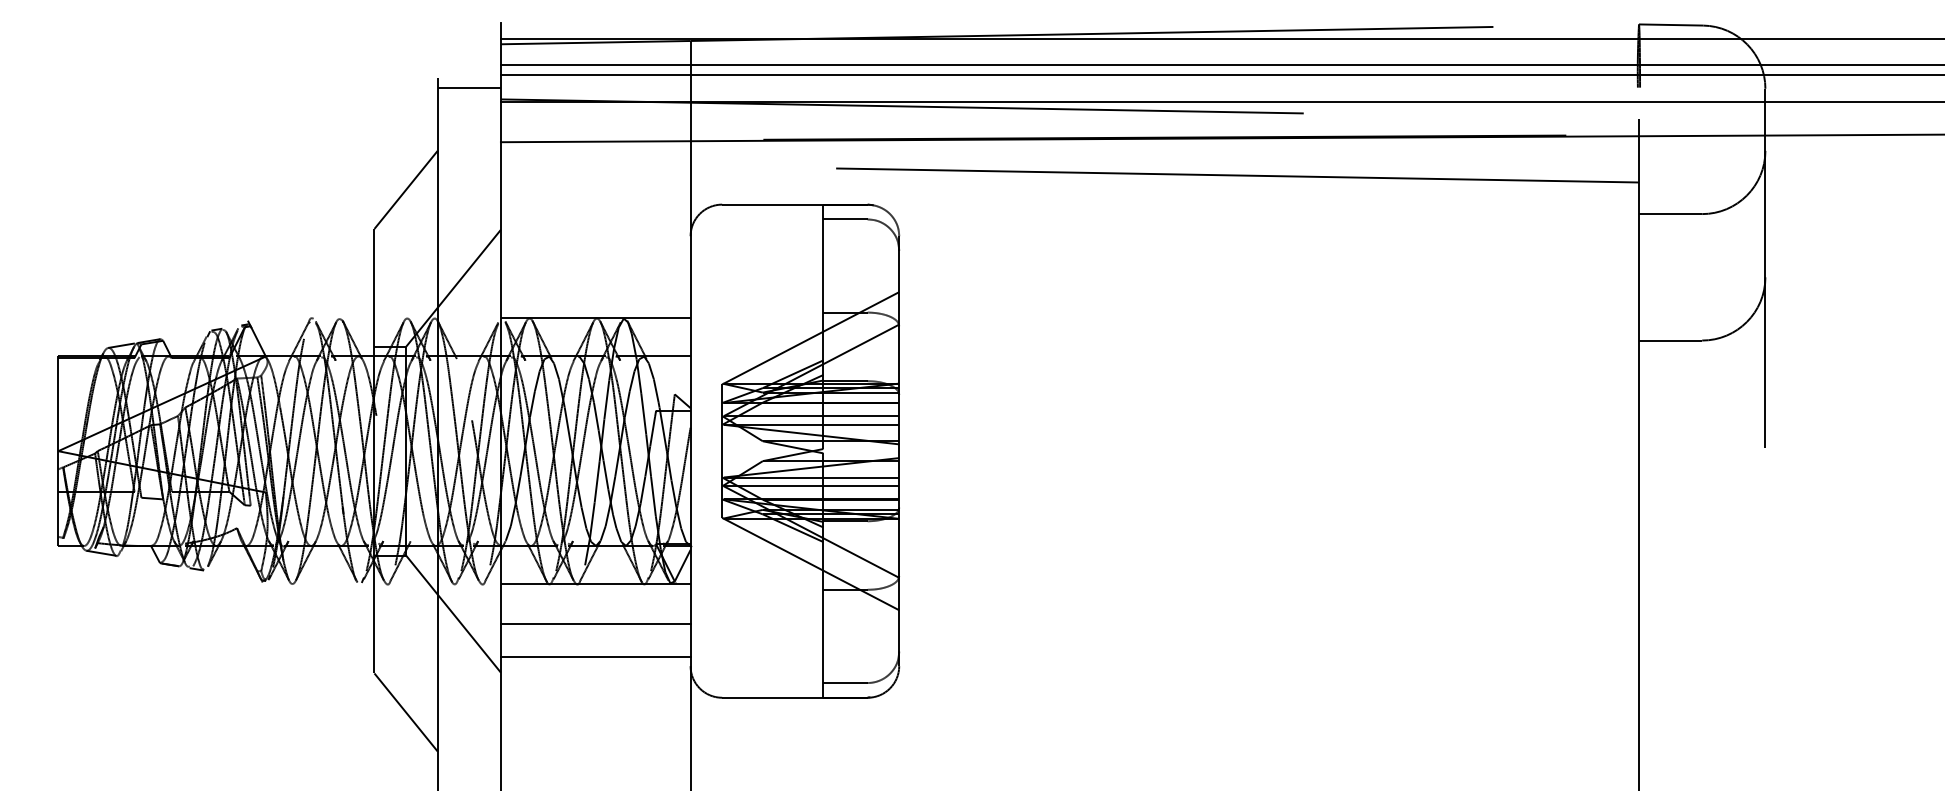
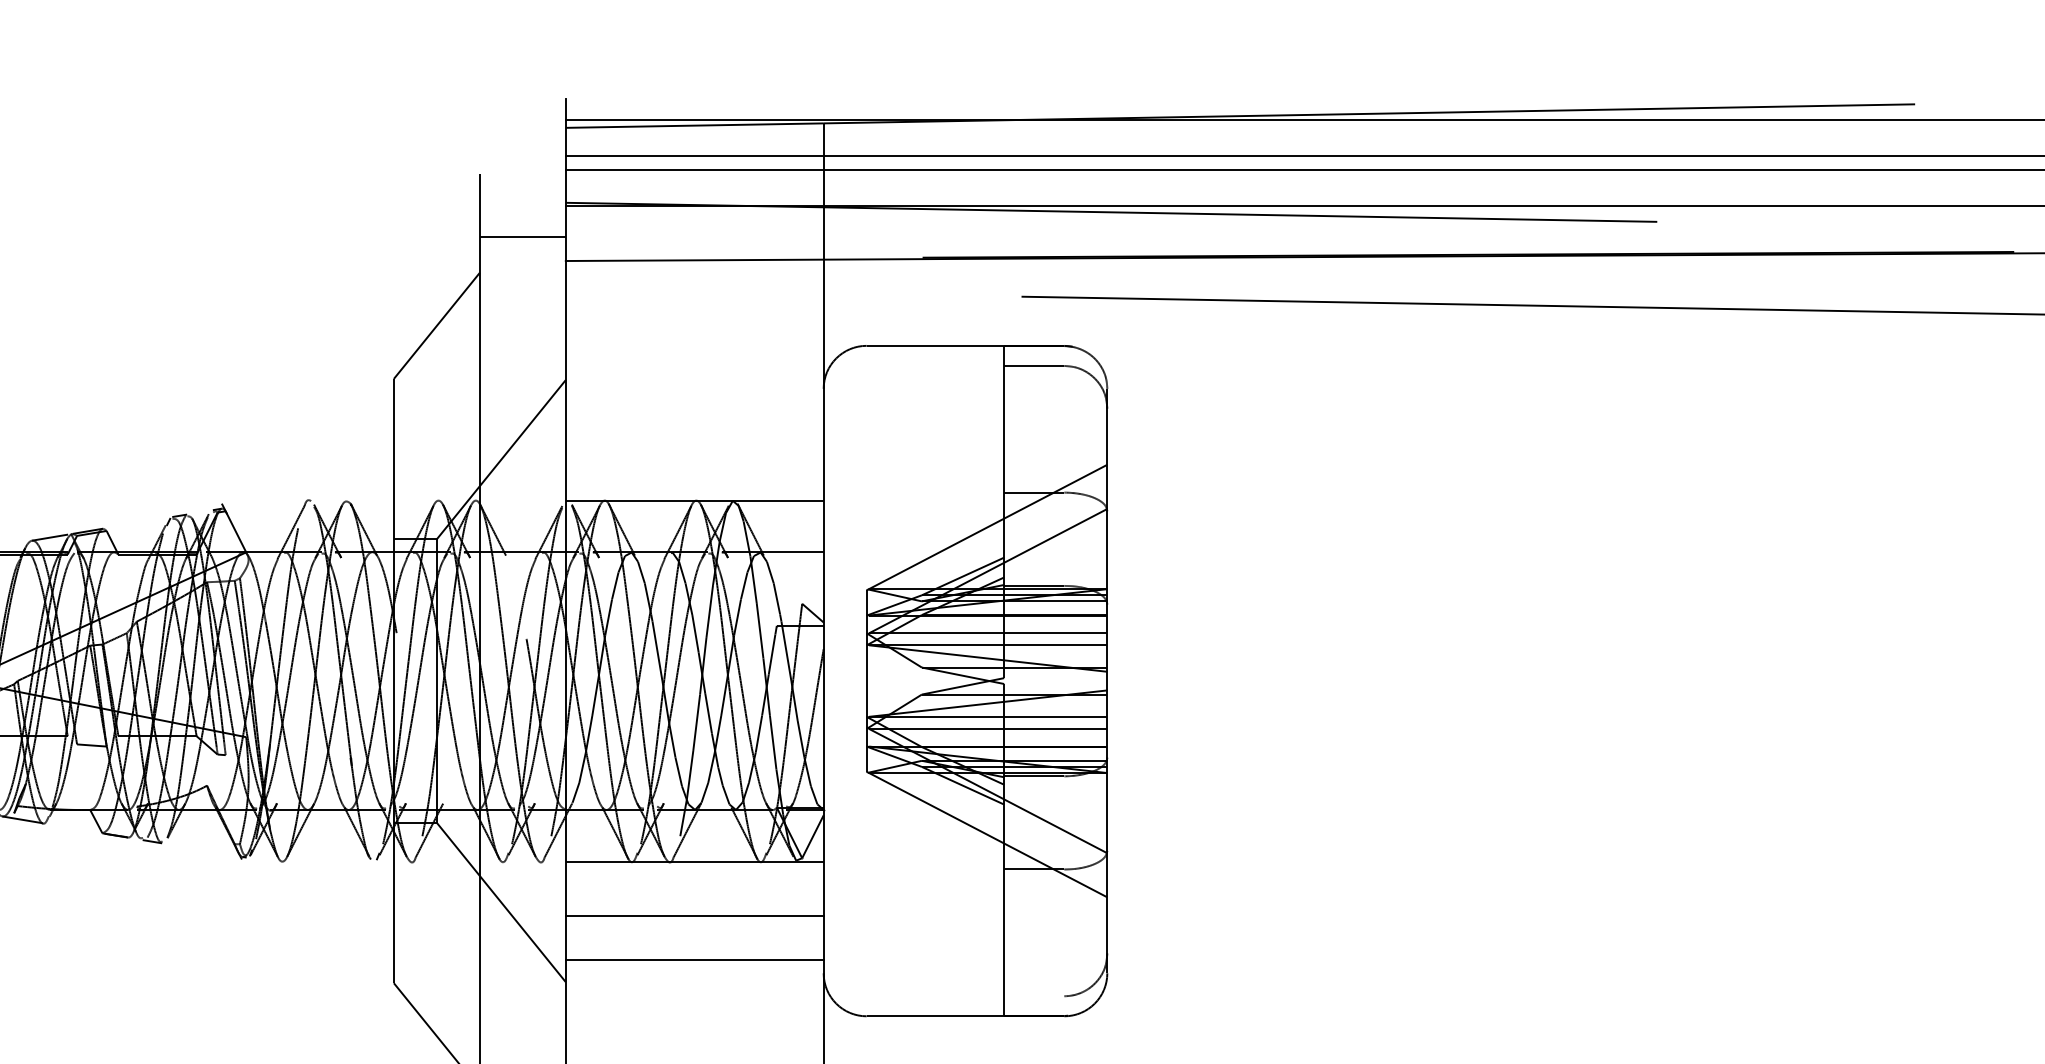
line: (468, 87) -> (521, 236), moved
line: (845, 683) -> (1034, 996), removed

